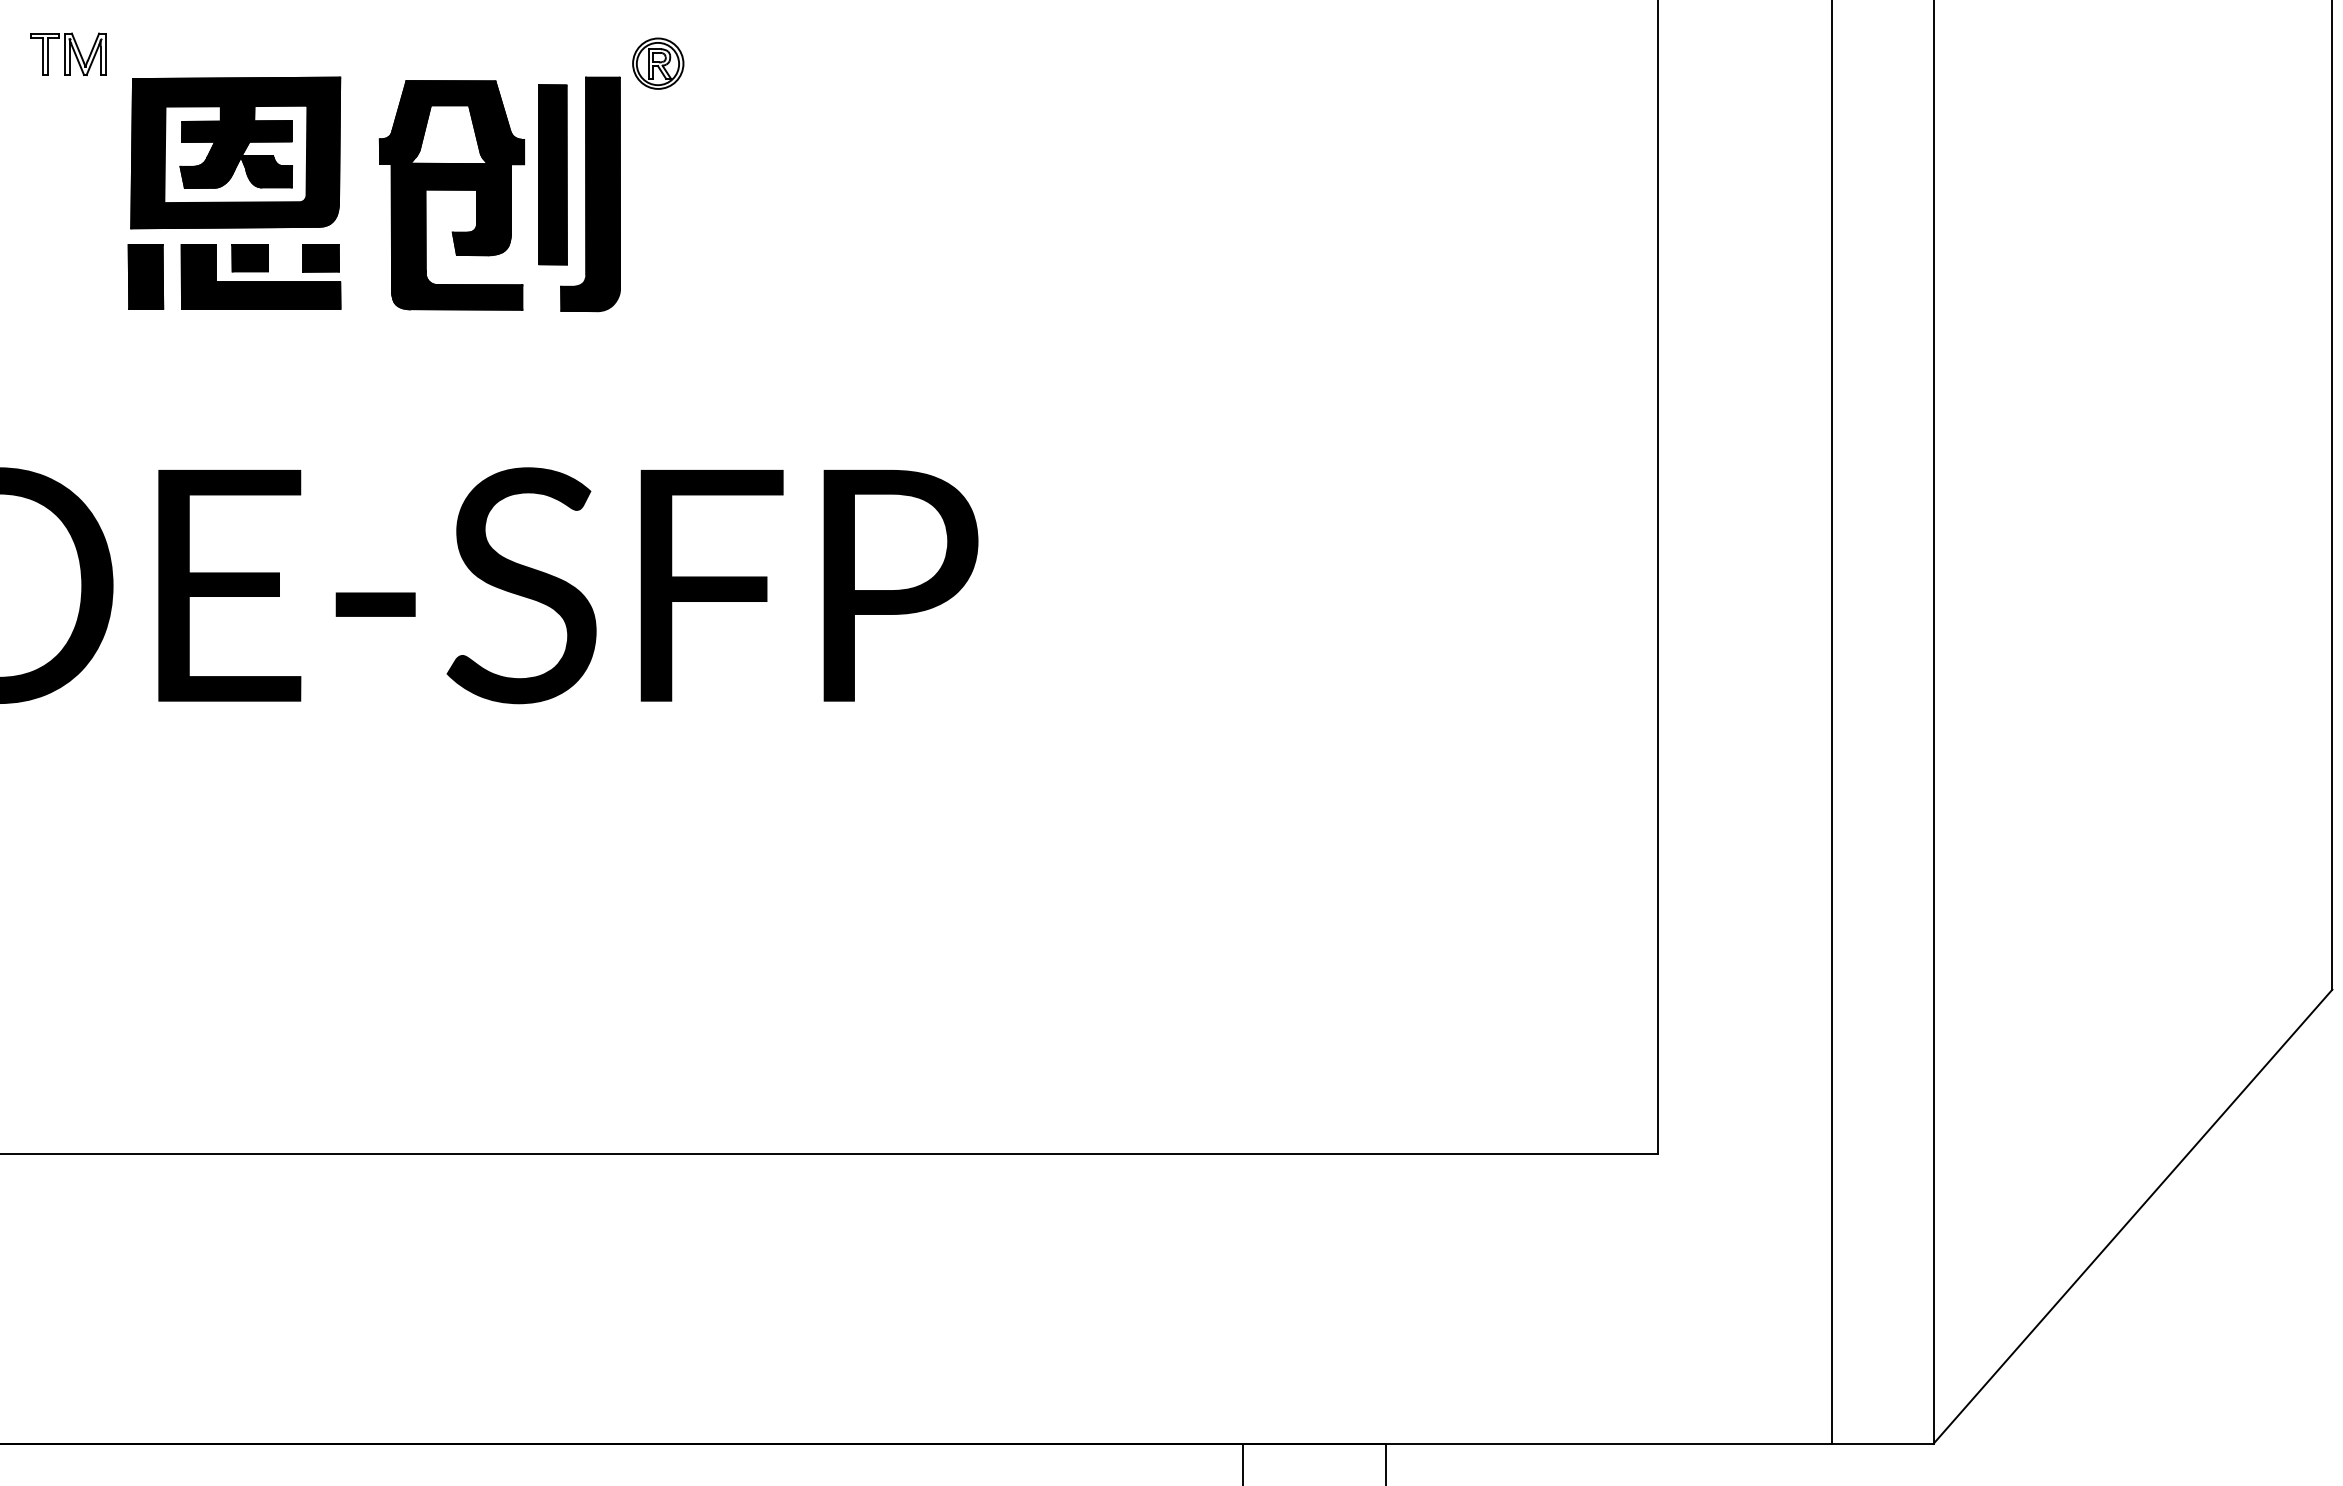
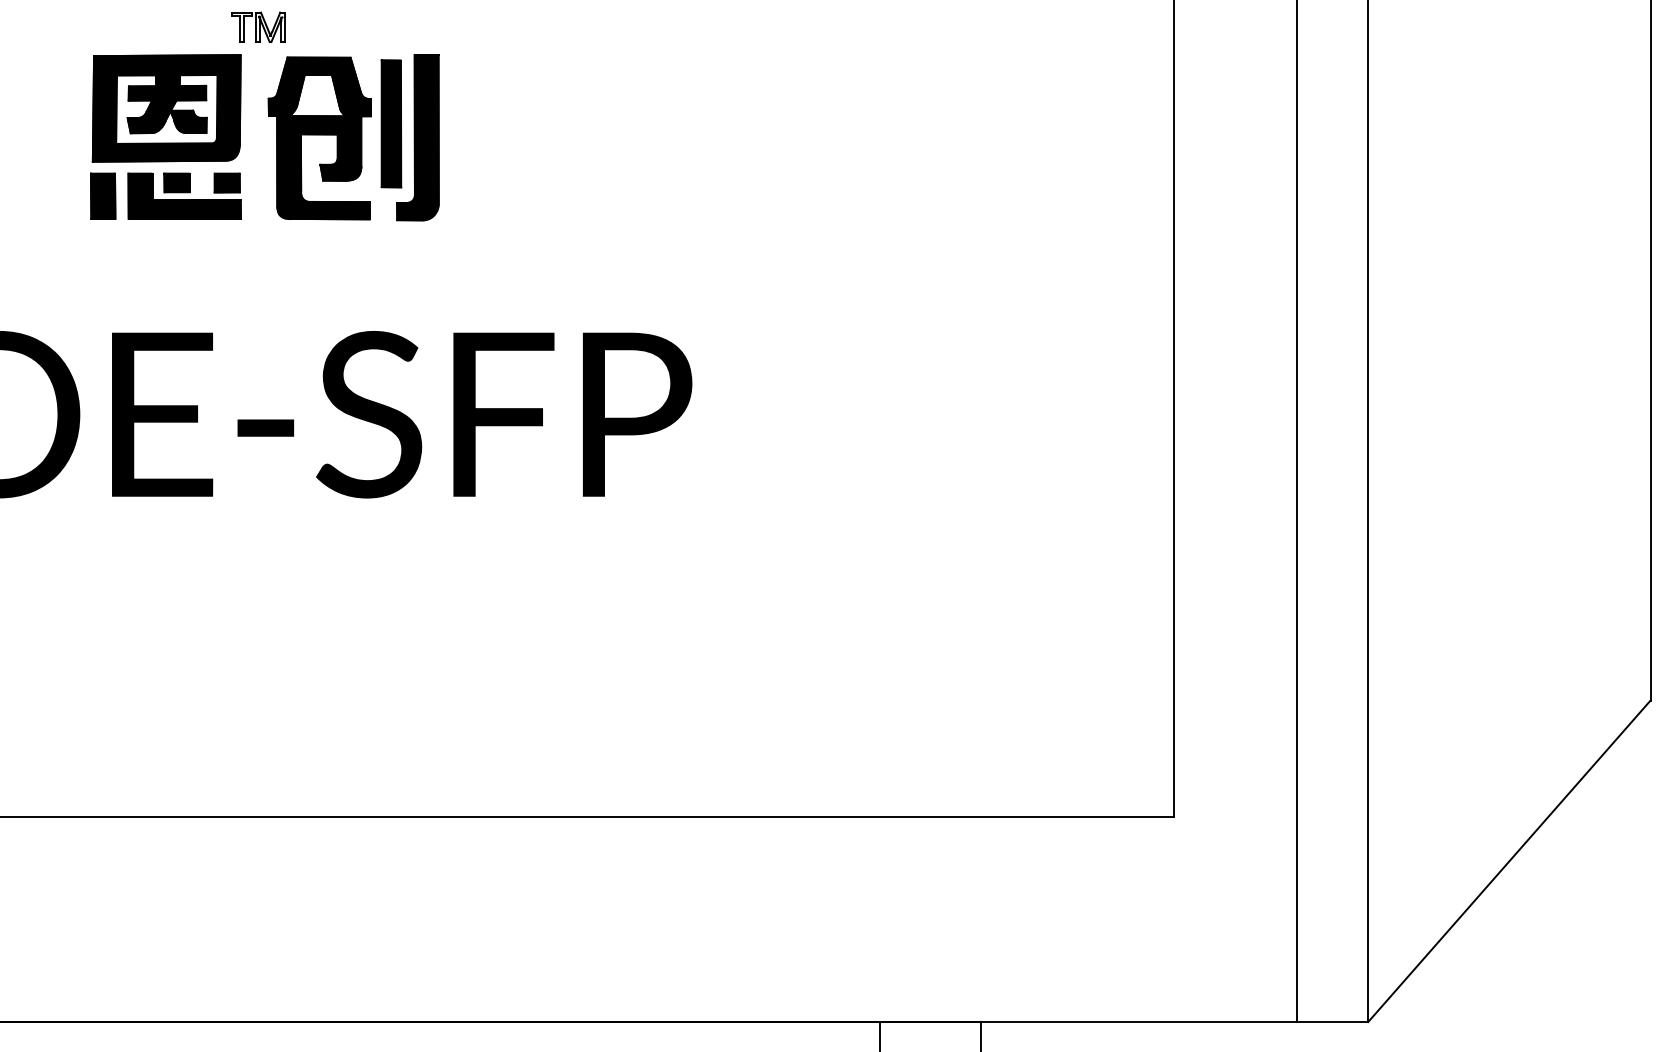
part: (68, 53) -> (258, 26), moved
part: (658, 63) -> (465, 45), removed

